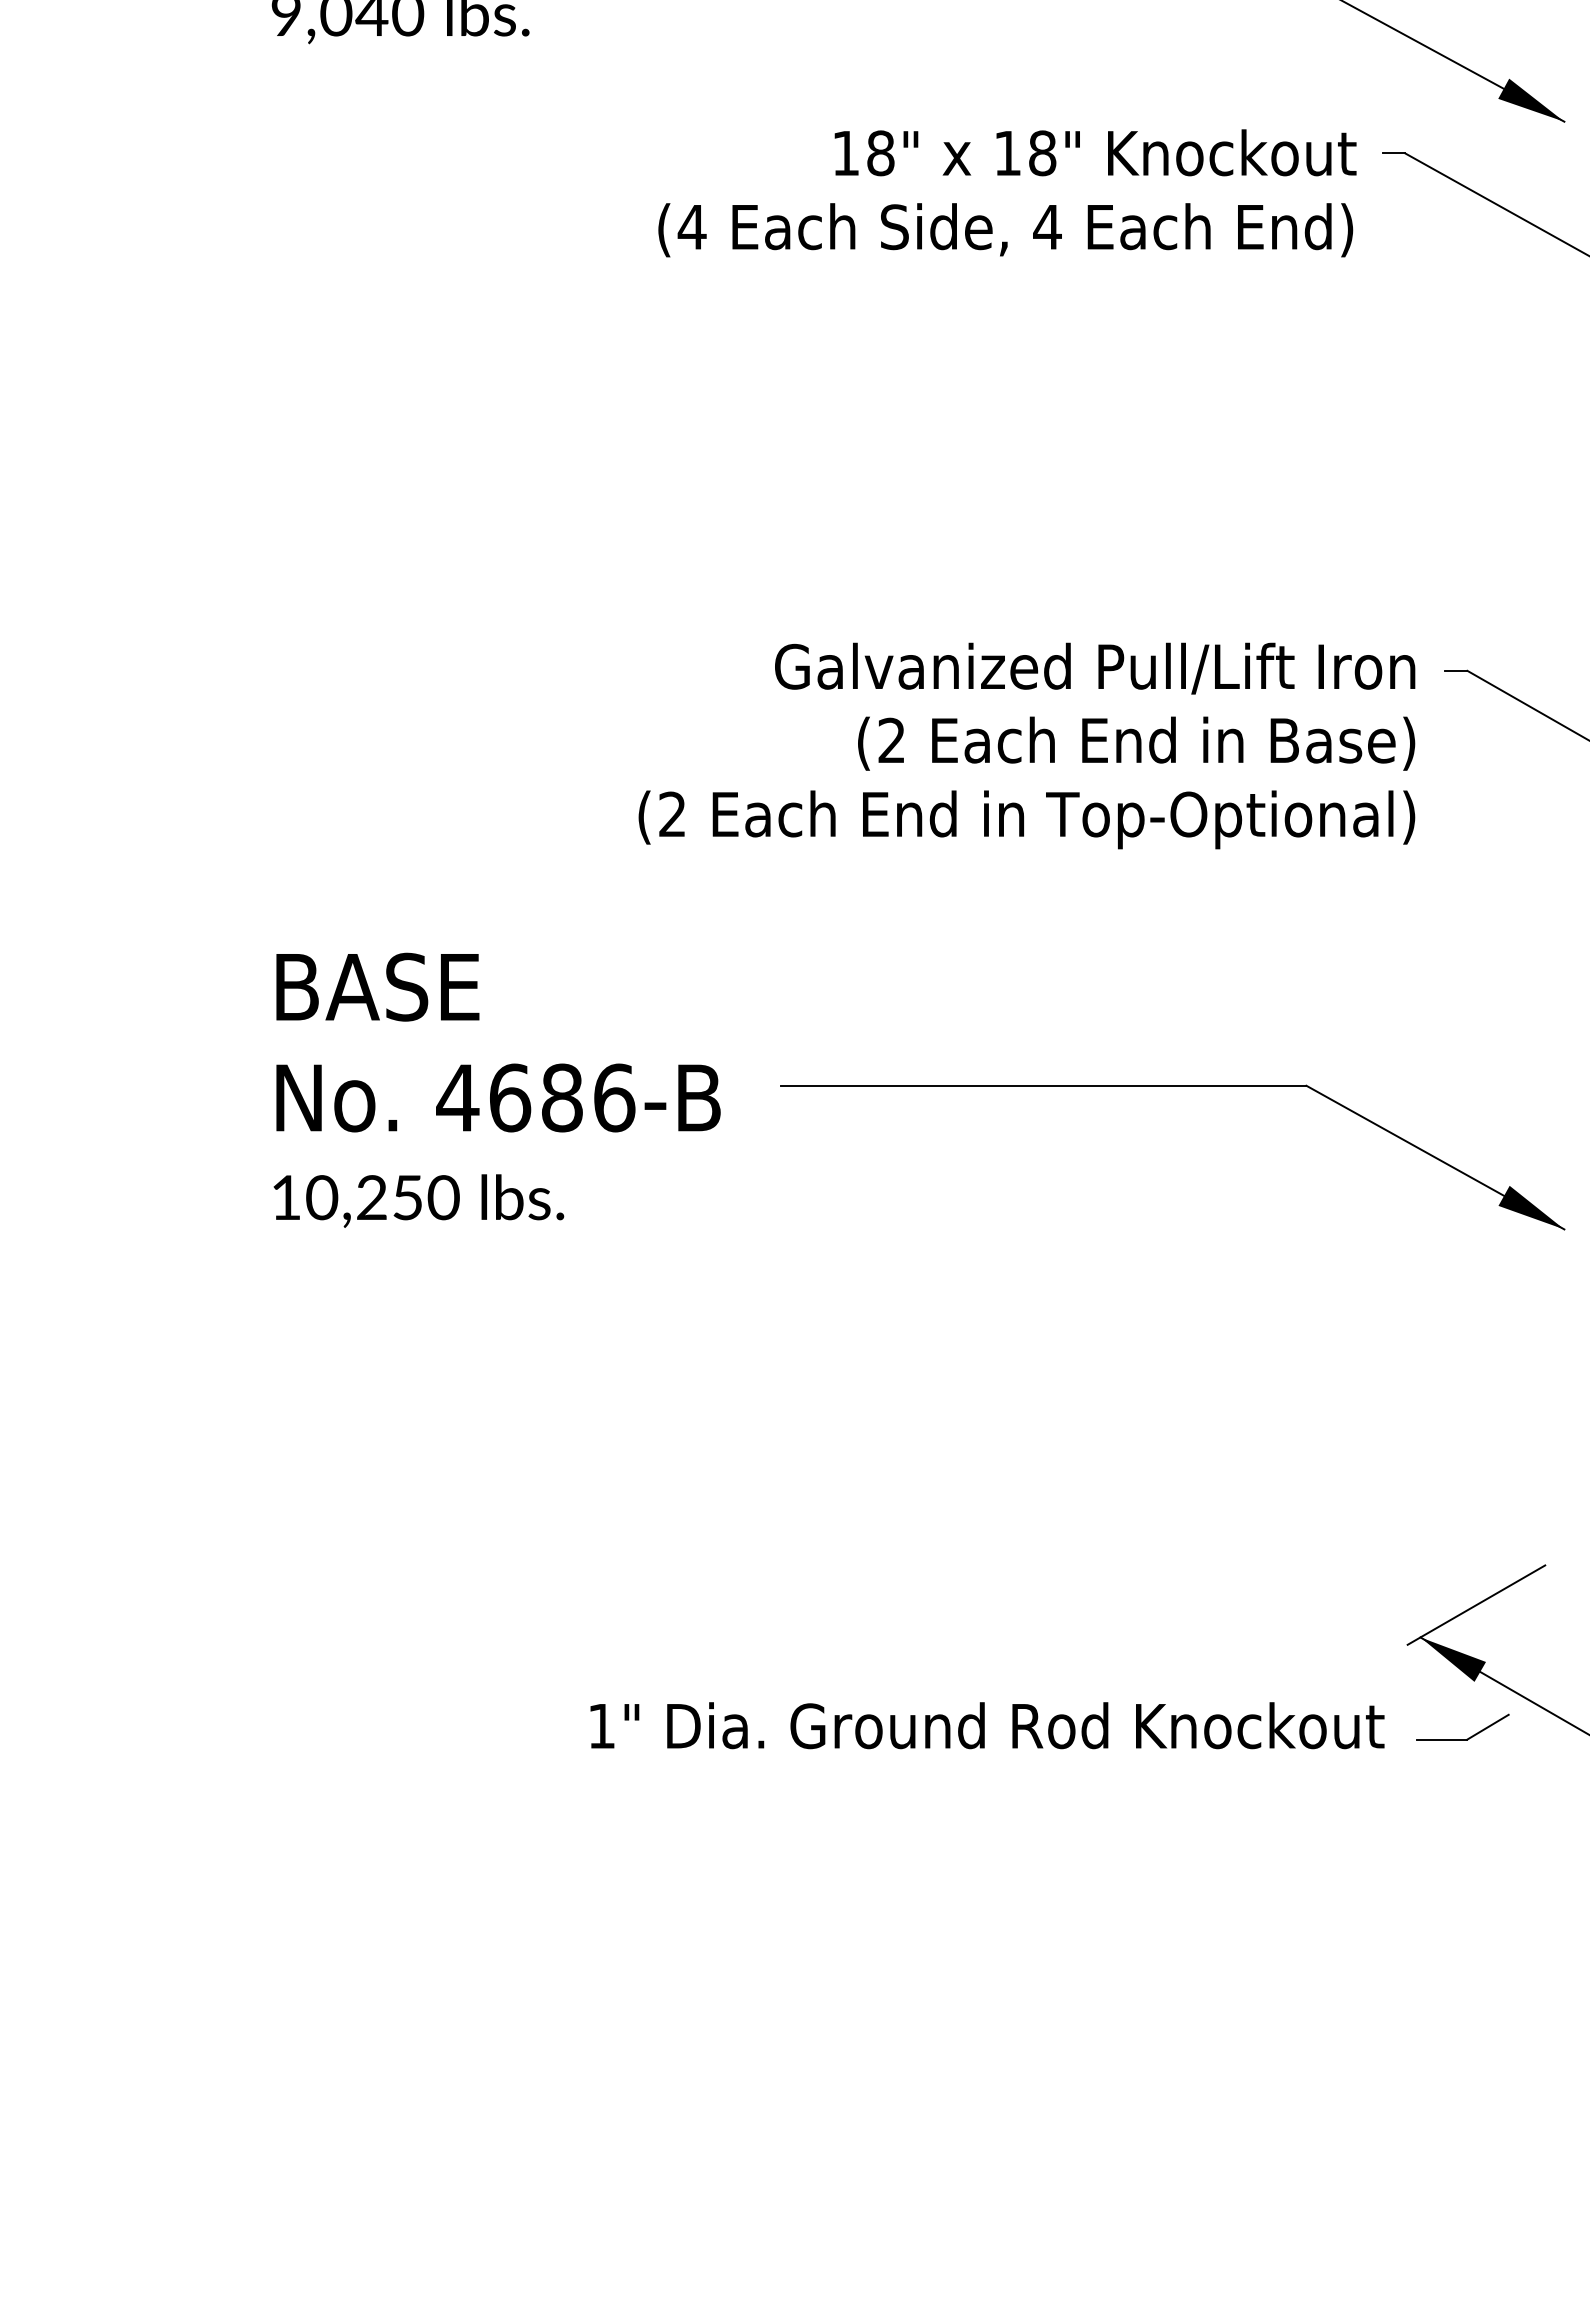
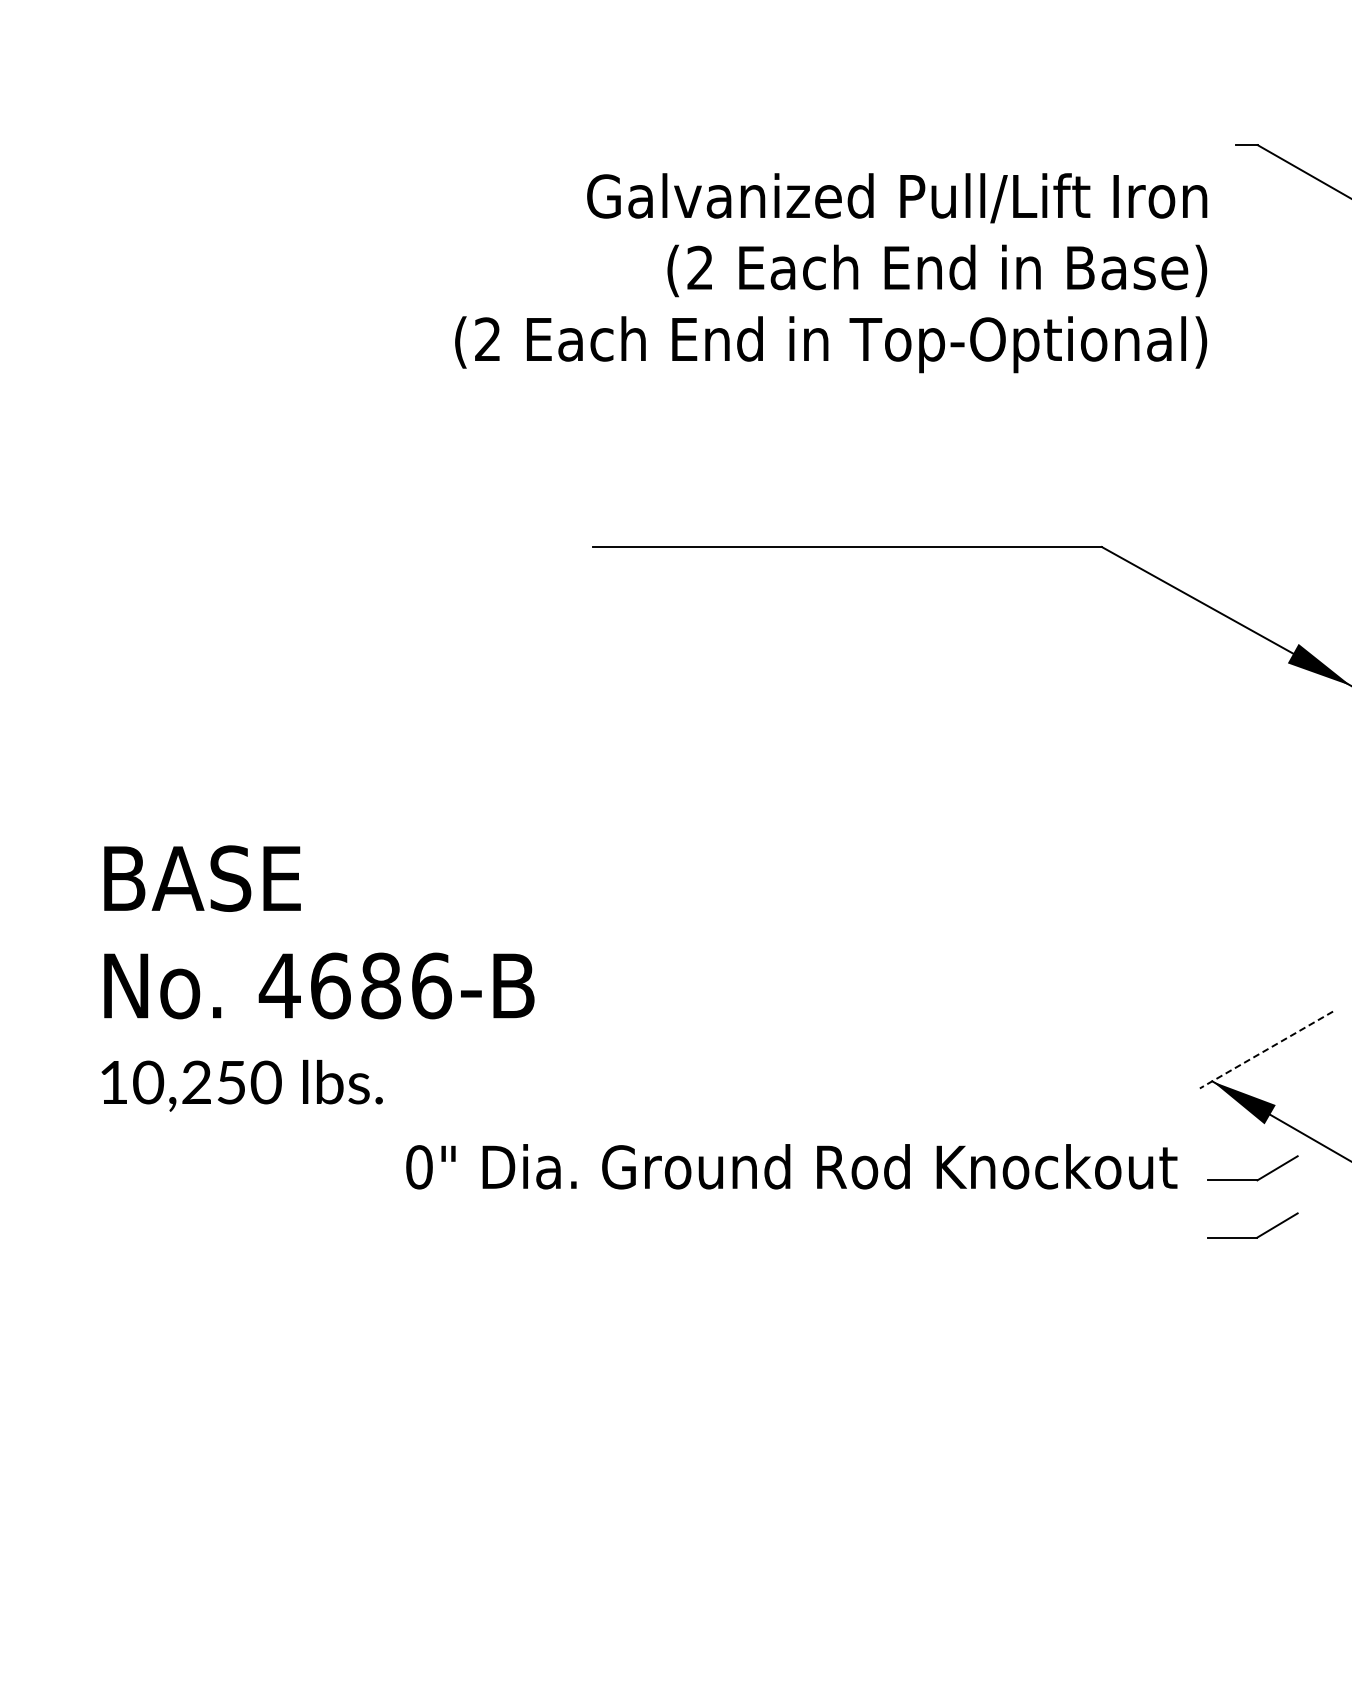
text: (1026, 745) -> (830, 272), moved
text: (496, 1089) -> (317, 977), moved
line: (1476, 1605) -> (1266, 1050), solid -> dashed
text: (601, 1726) -> (419, 1167), 1" -> 0"
part: (1468, 1796) -> (1258, 1235), added

